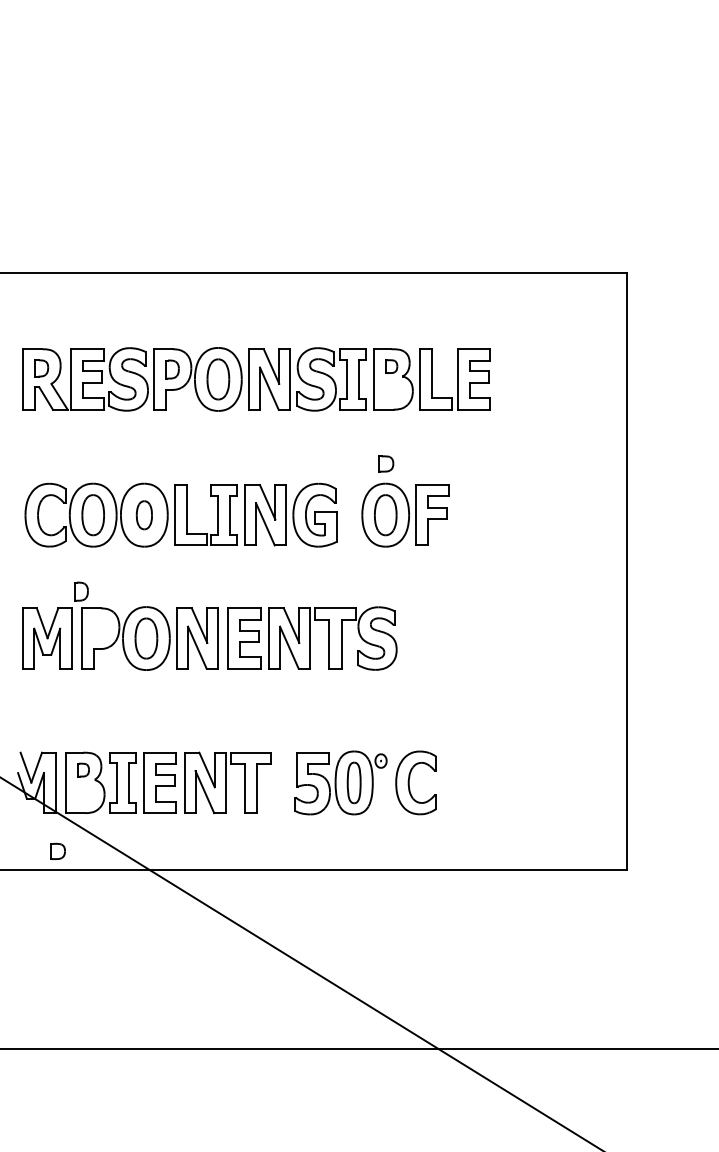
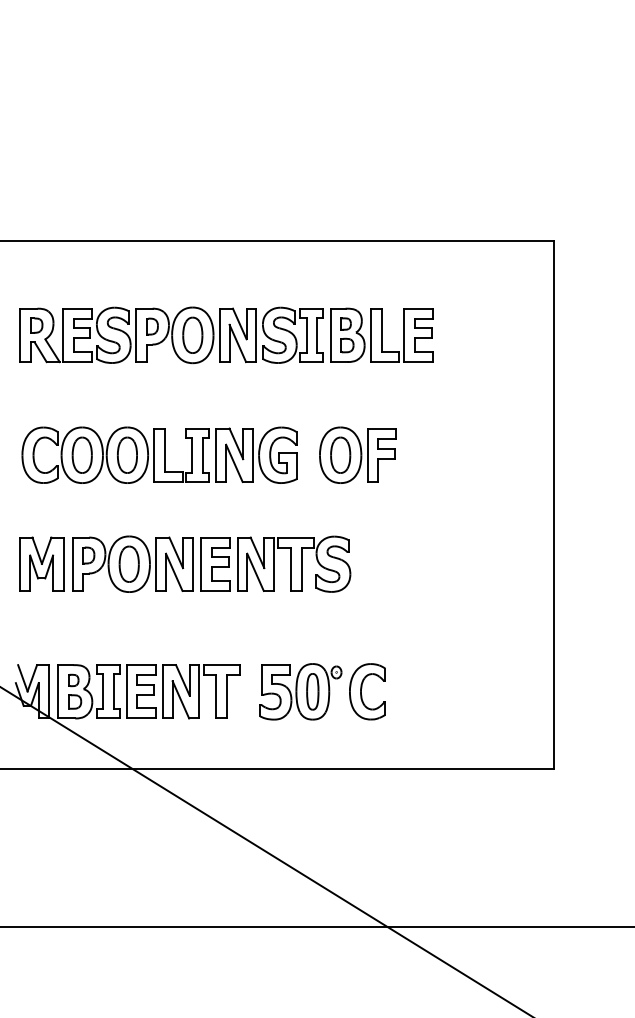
part: (386, 463) -> (347, 345), moved
part: (144, 515) -> (127, 455), size x1.43
part: (81, 591) -> (88, 555), moved
part: (57, 850) -> (74, 701), moved

